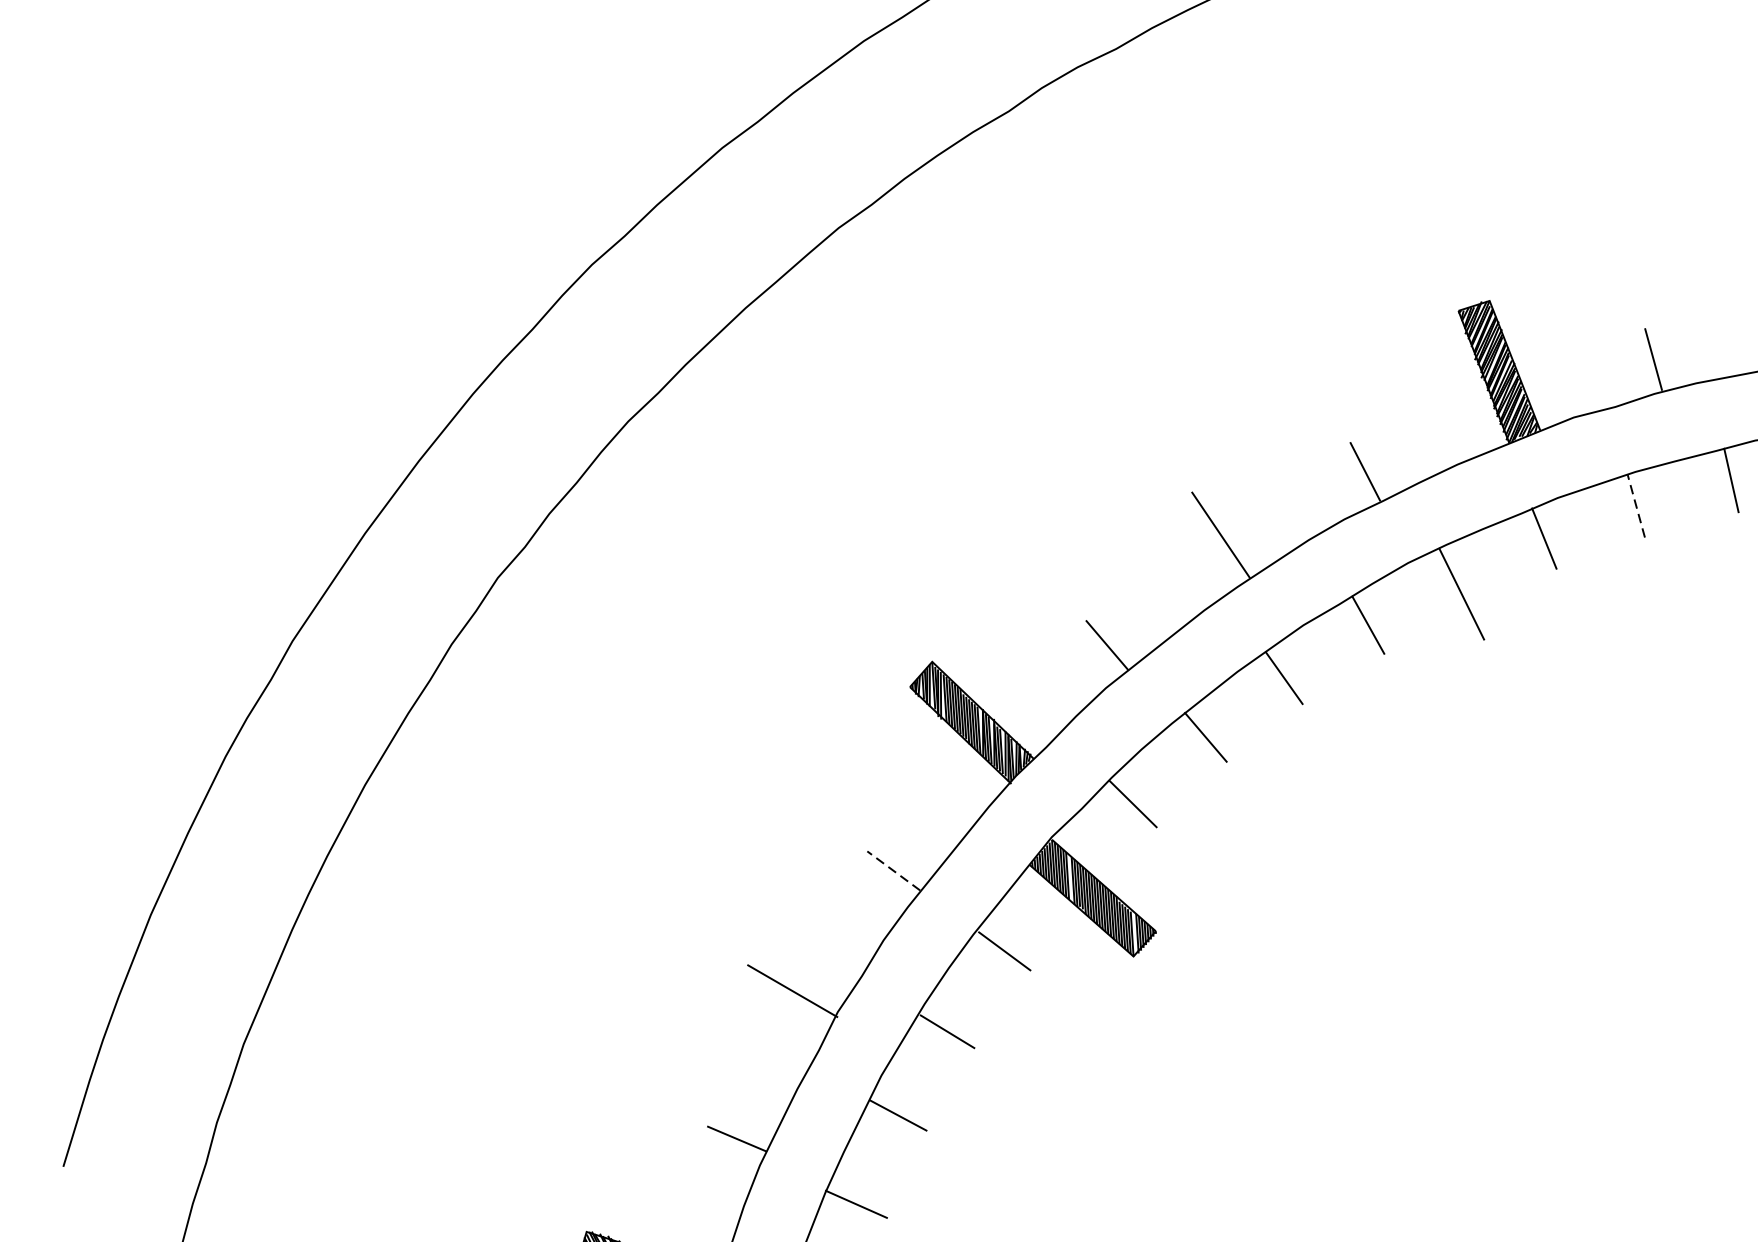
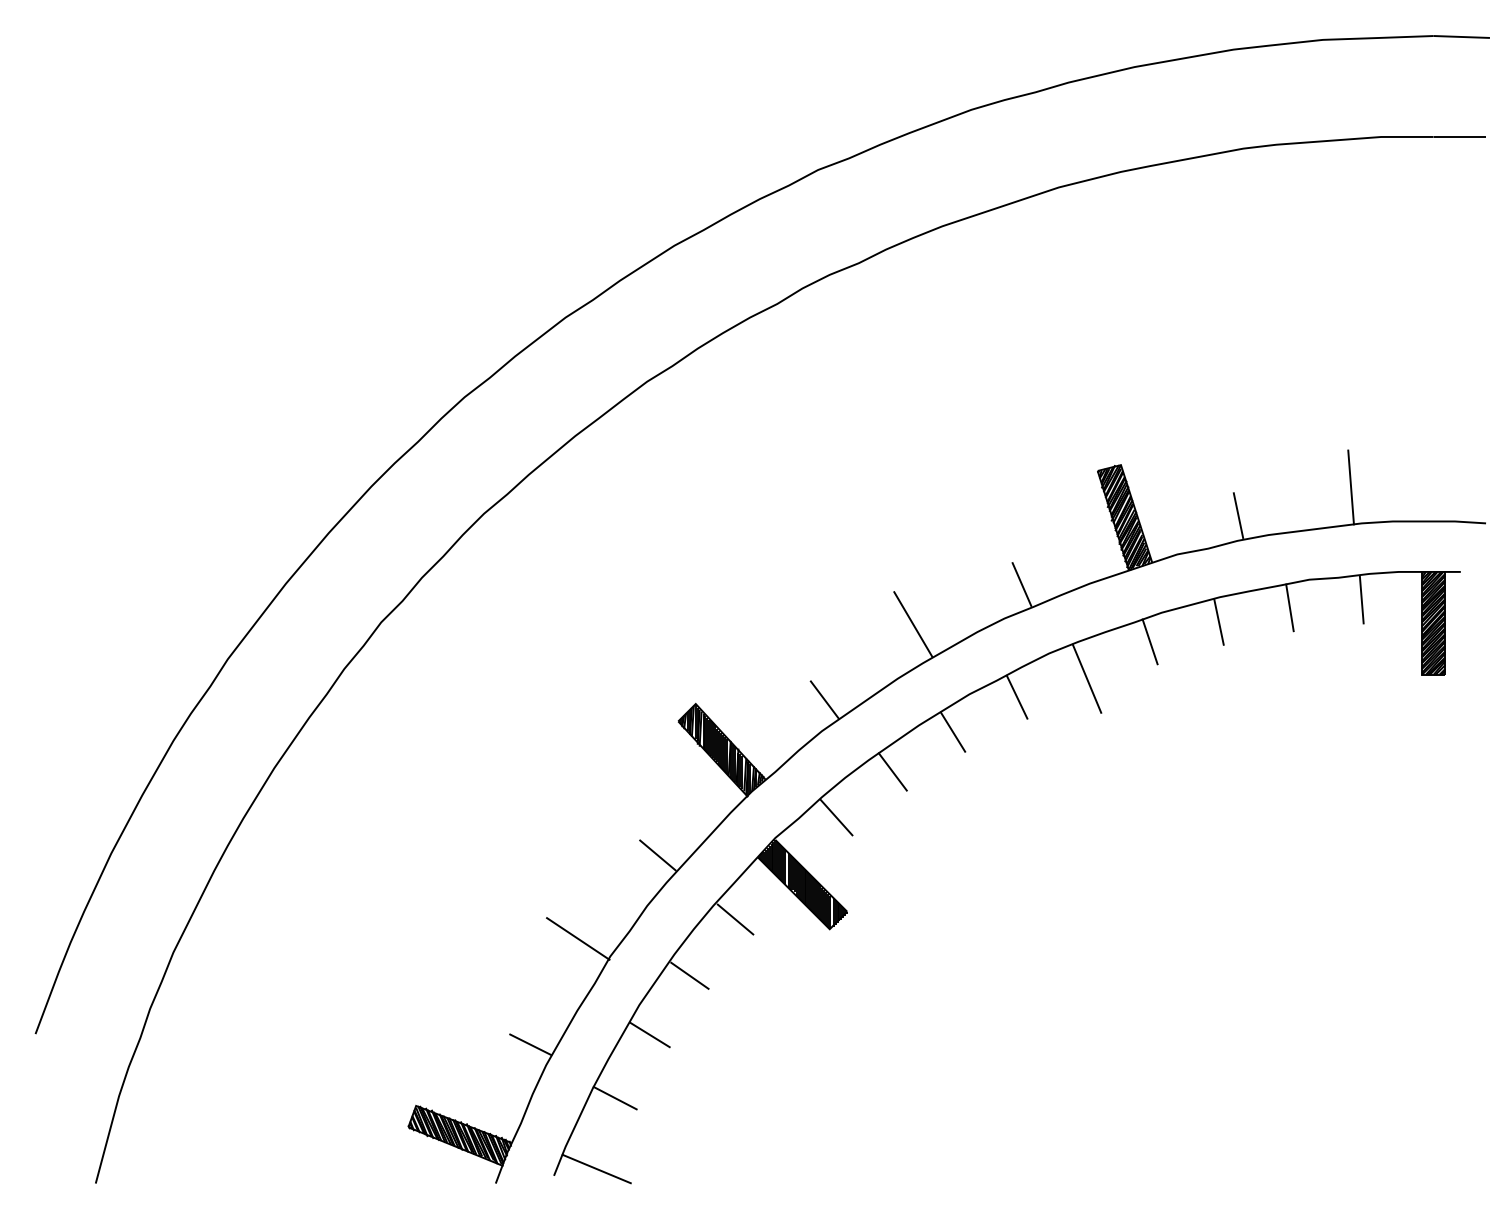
line: (1636, 506) -> (1219, 622), dashed -> solid
line: (893, 871) -> (657, 855), dashed -> solid

